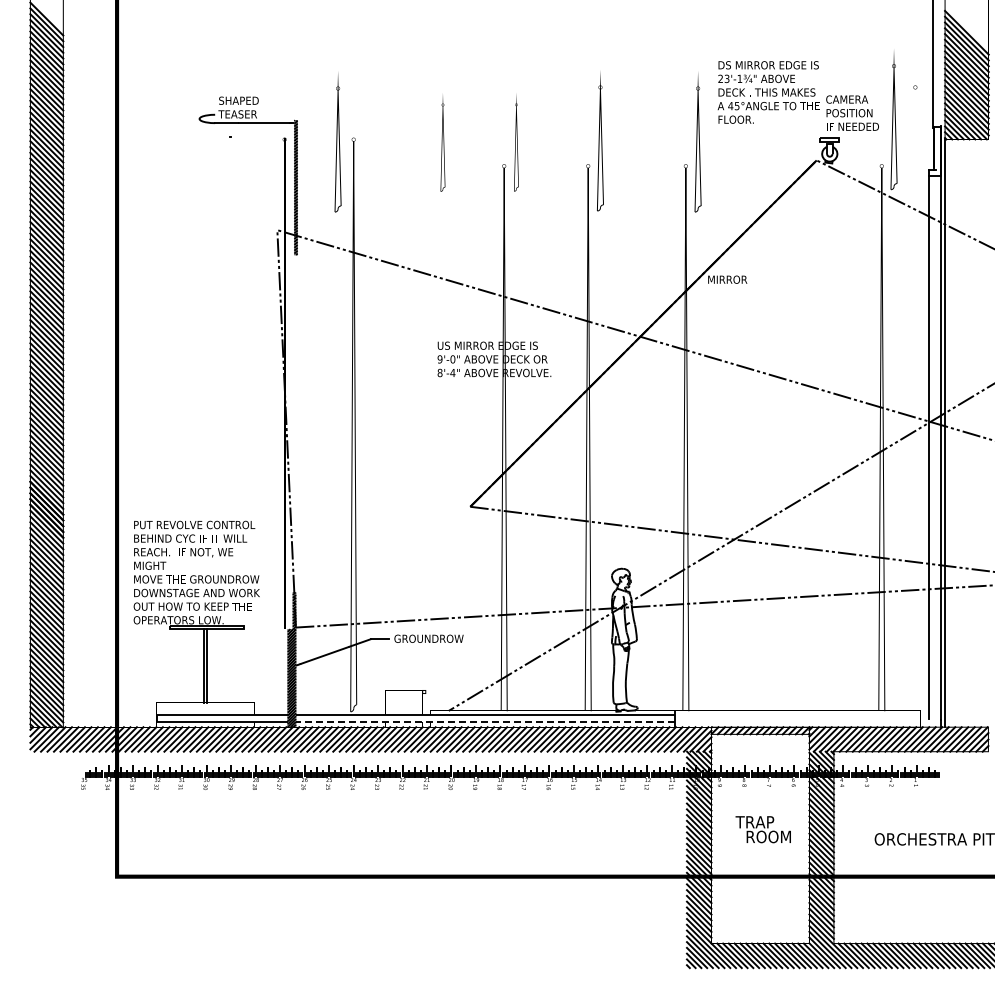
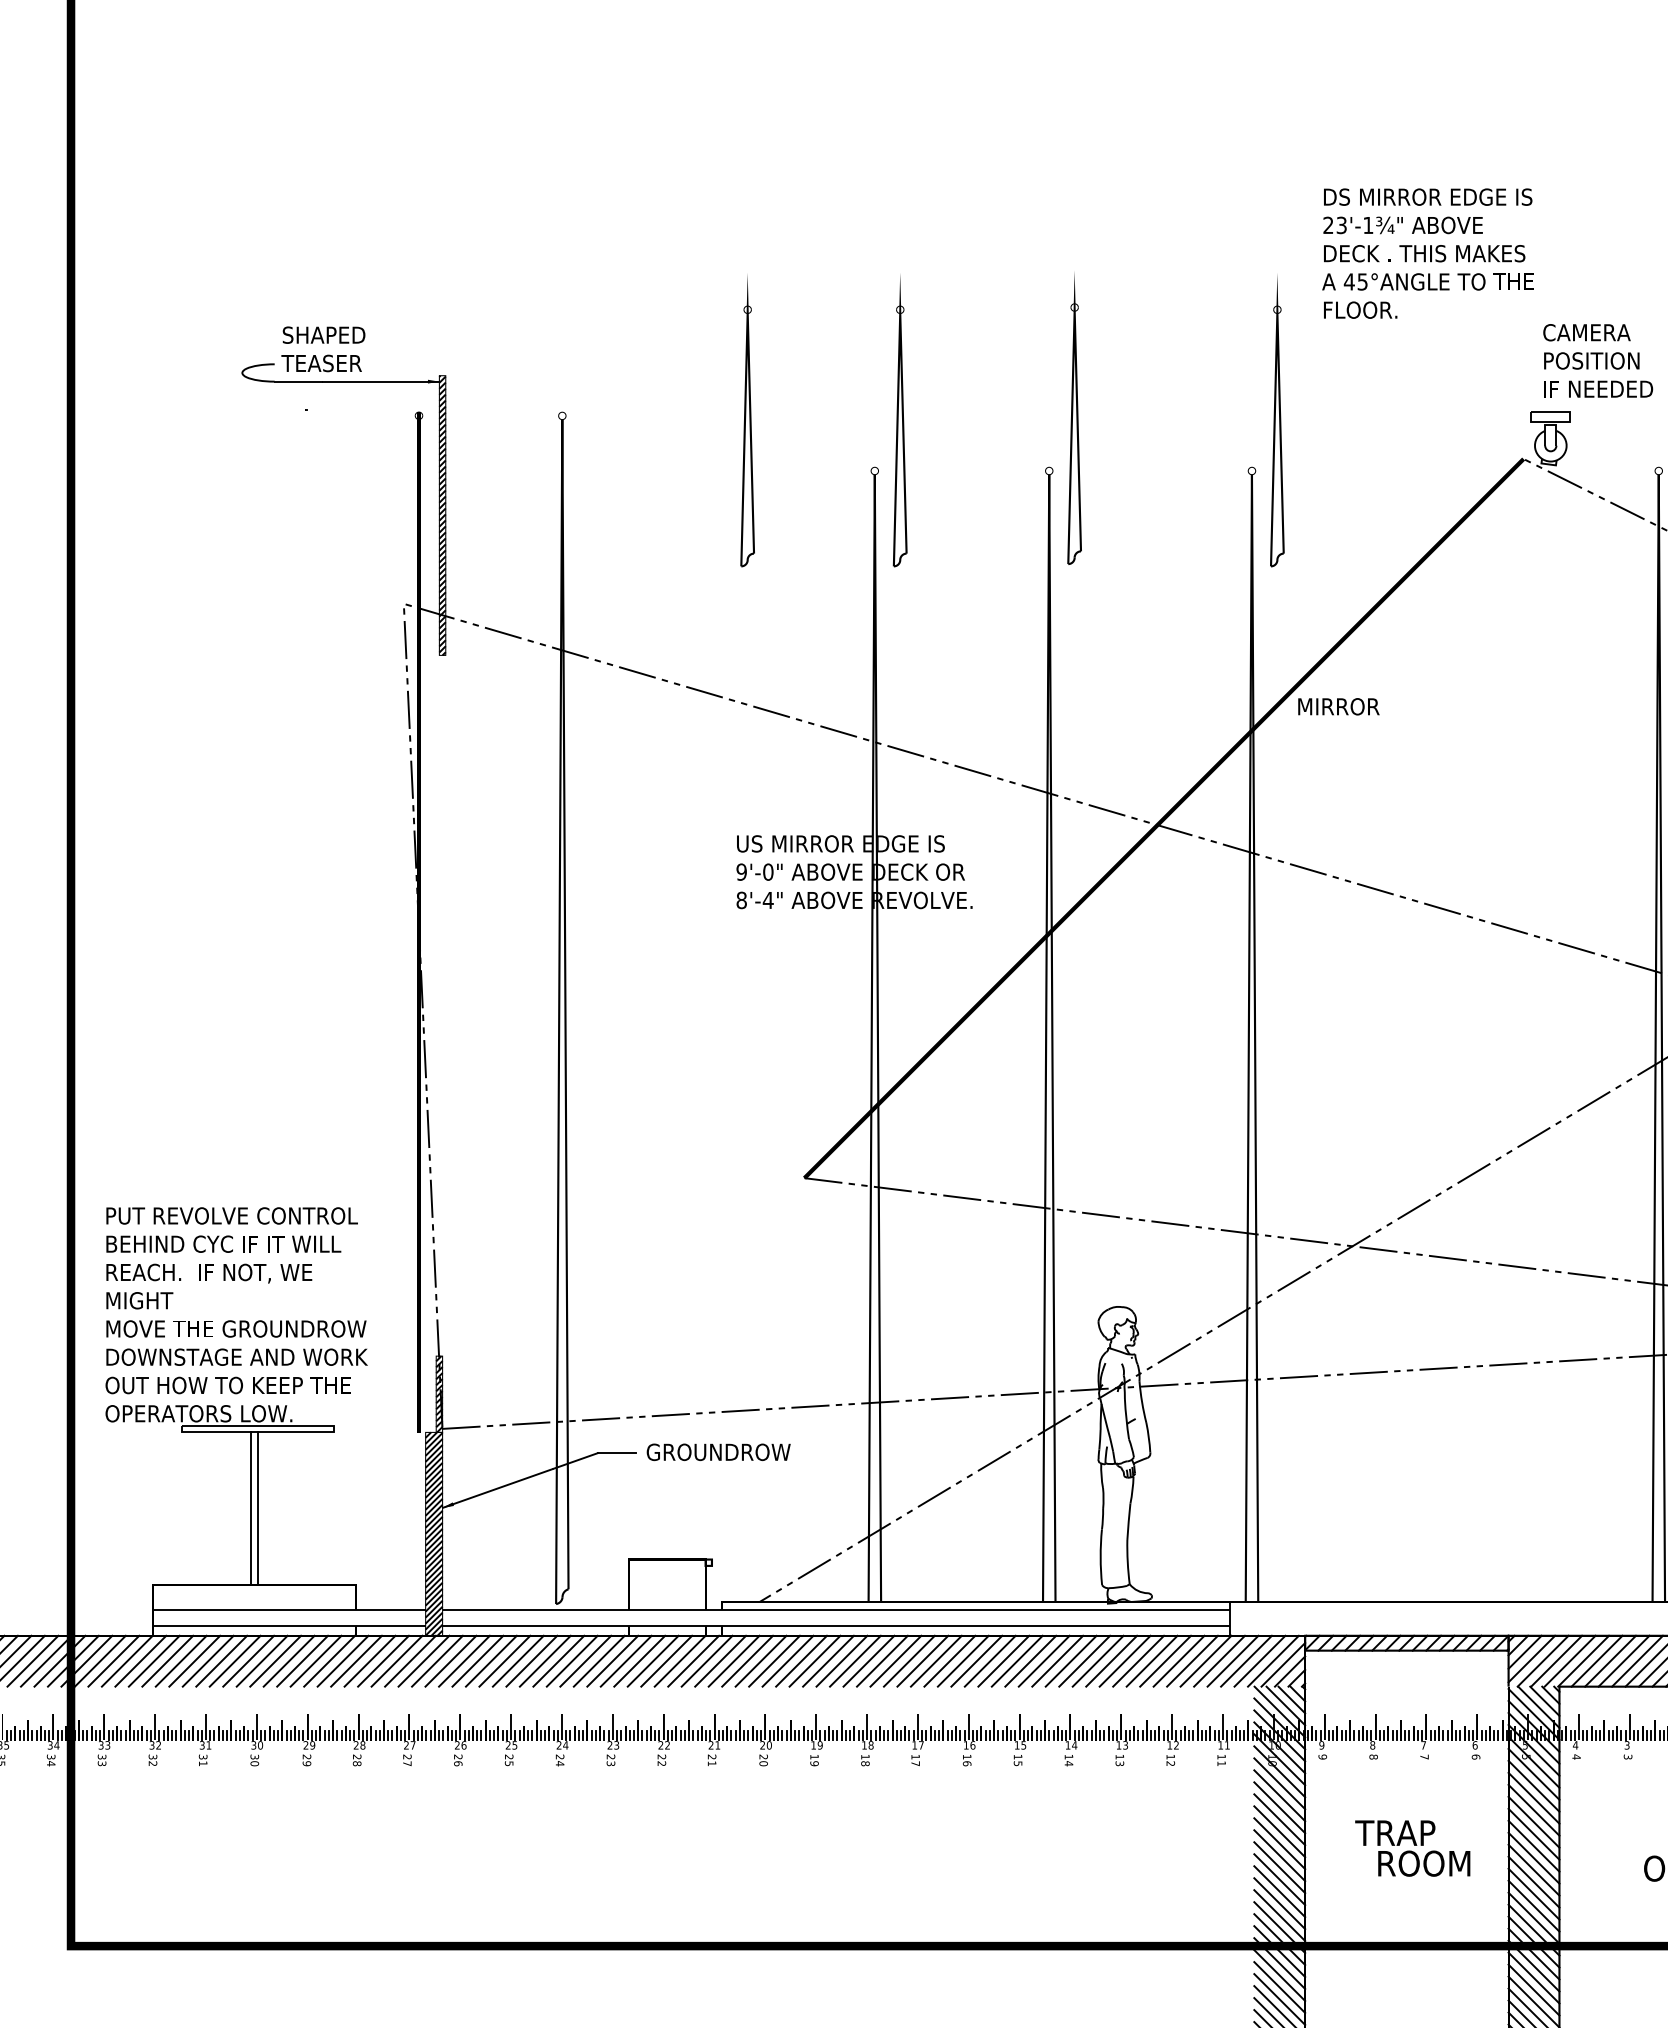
text: (768, 92) -> (1427, 253), moved
part: (337, 142) -> (528, 421), removed
part: (516, 142) -> (900, 421), size x1.43
part: (442, 143) -> (746, 423), size x1.43
line: (485, 722) -> (835, 1626), dashed -> solid

